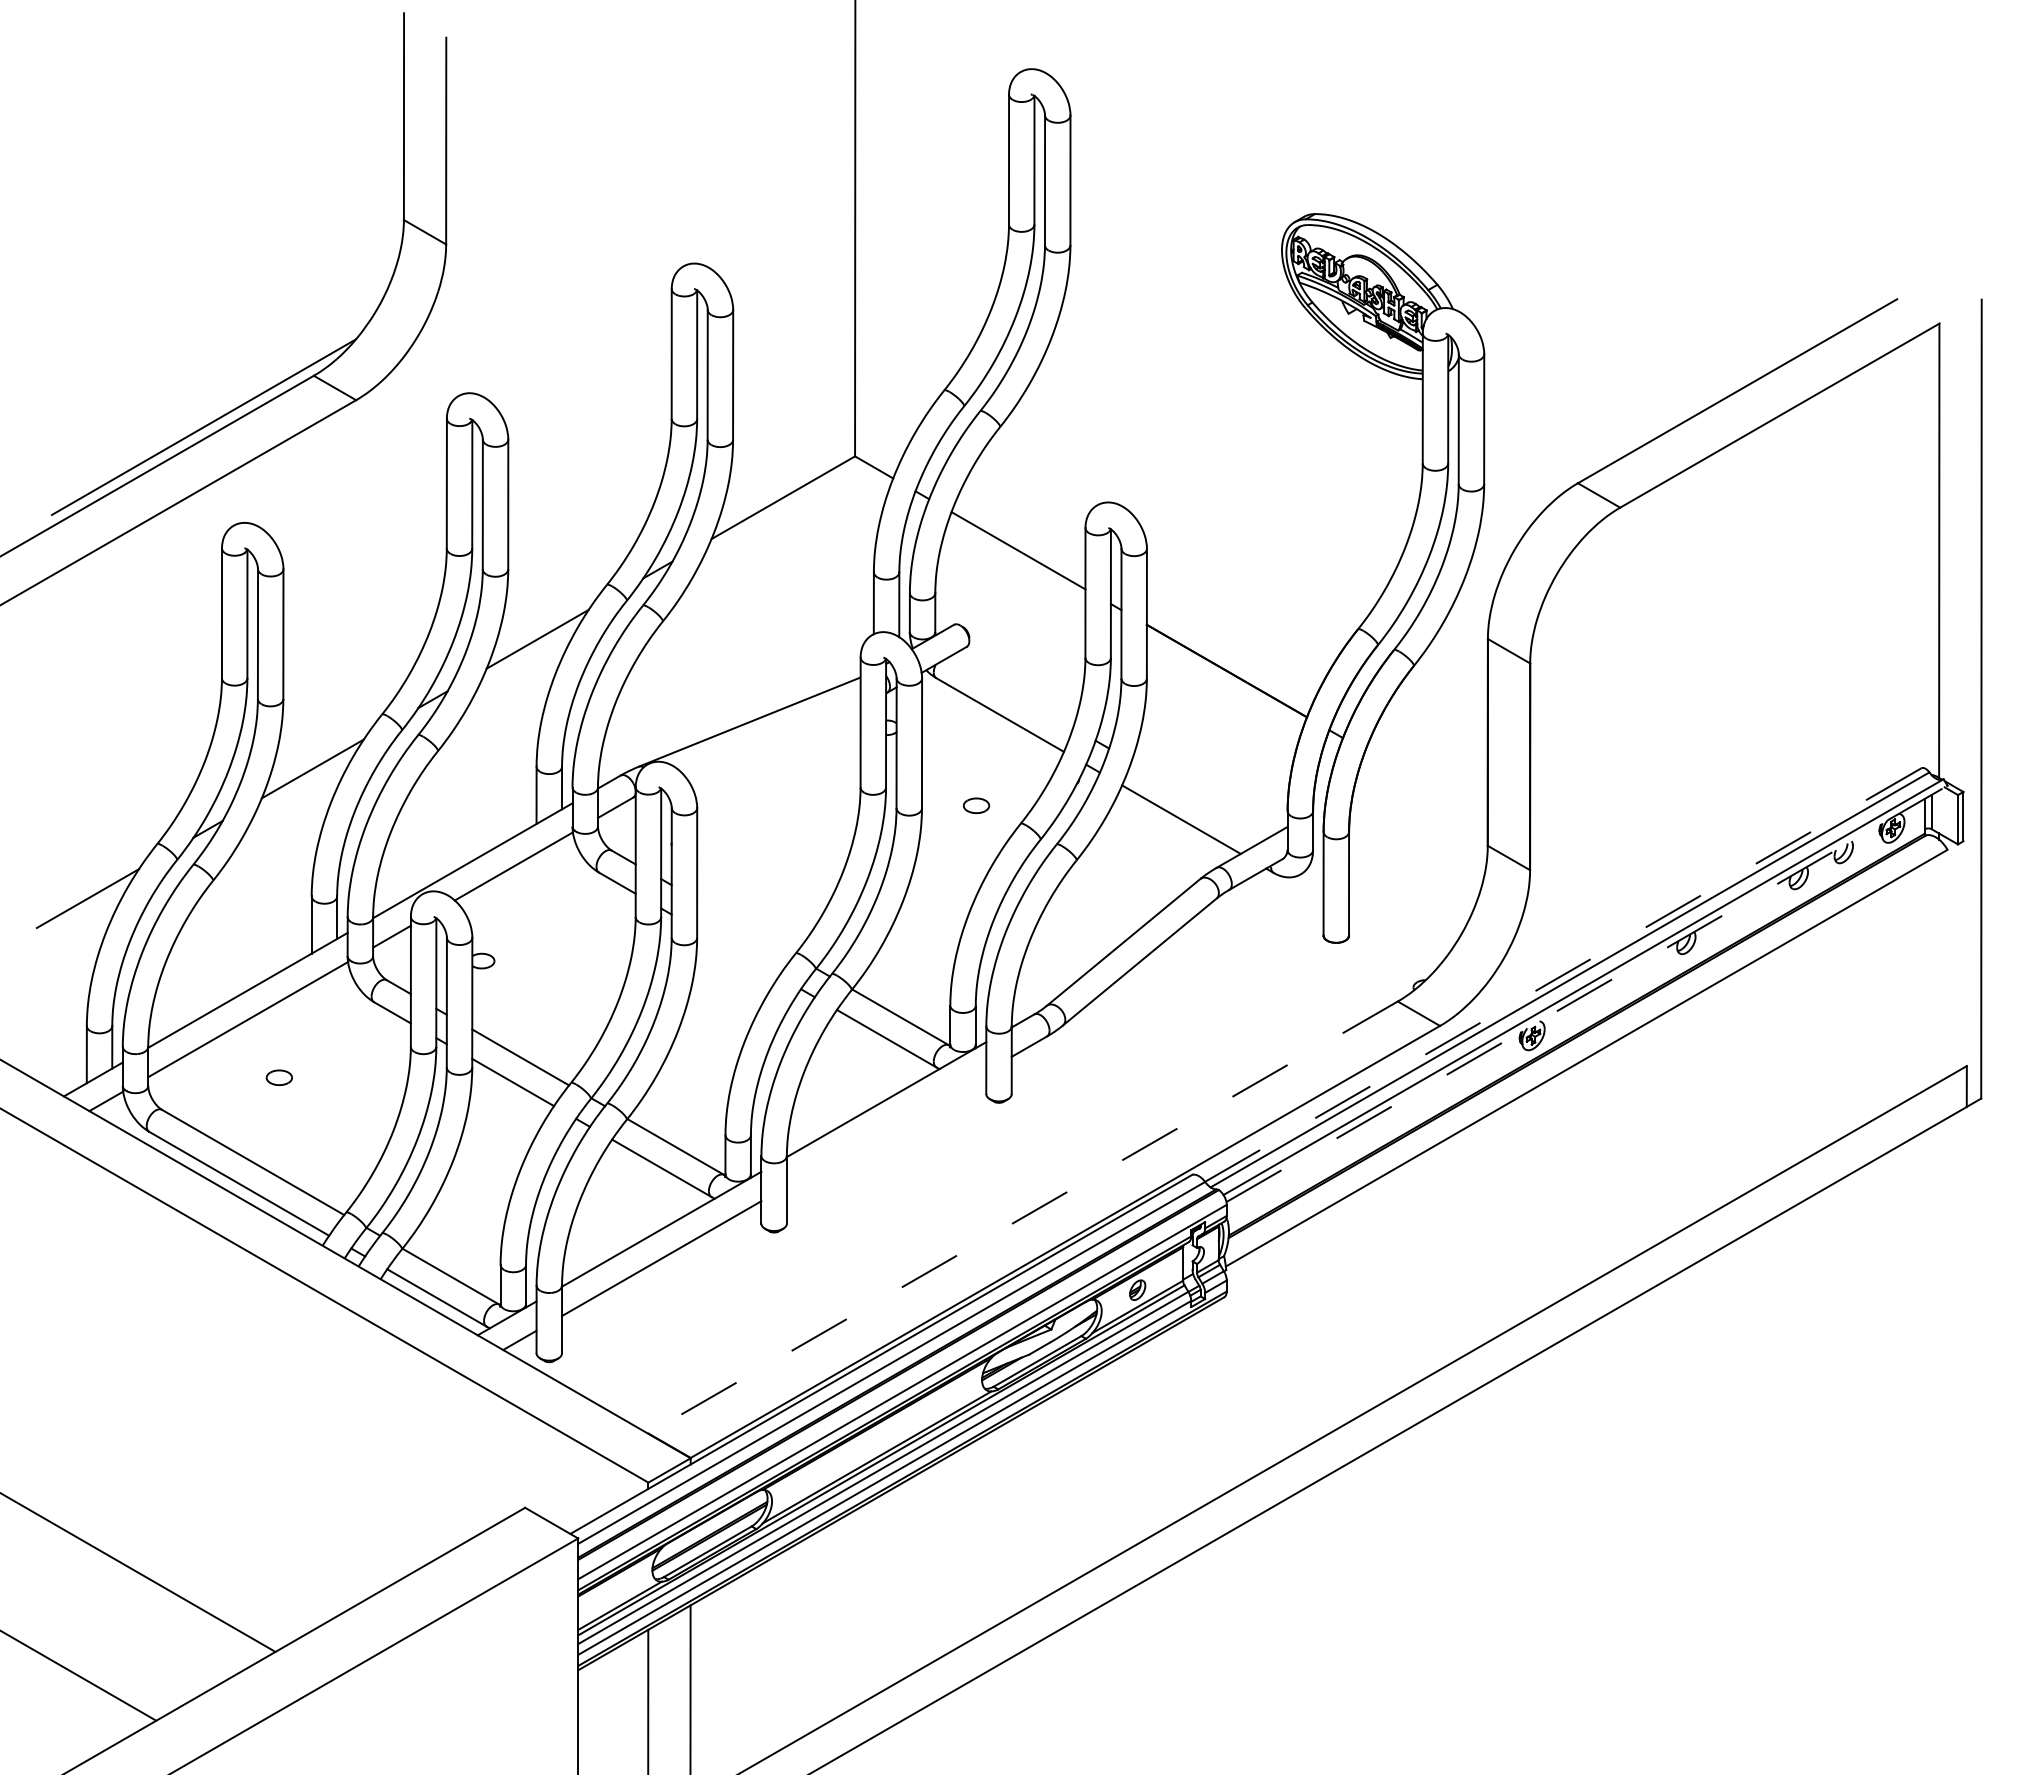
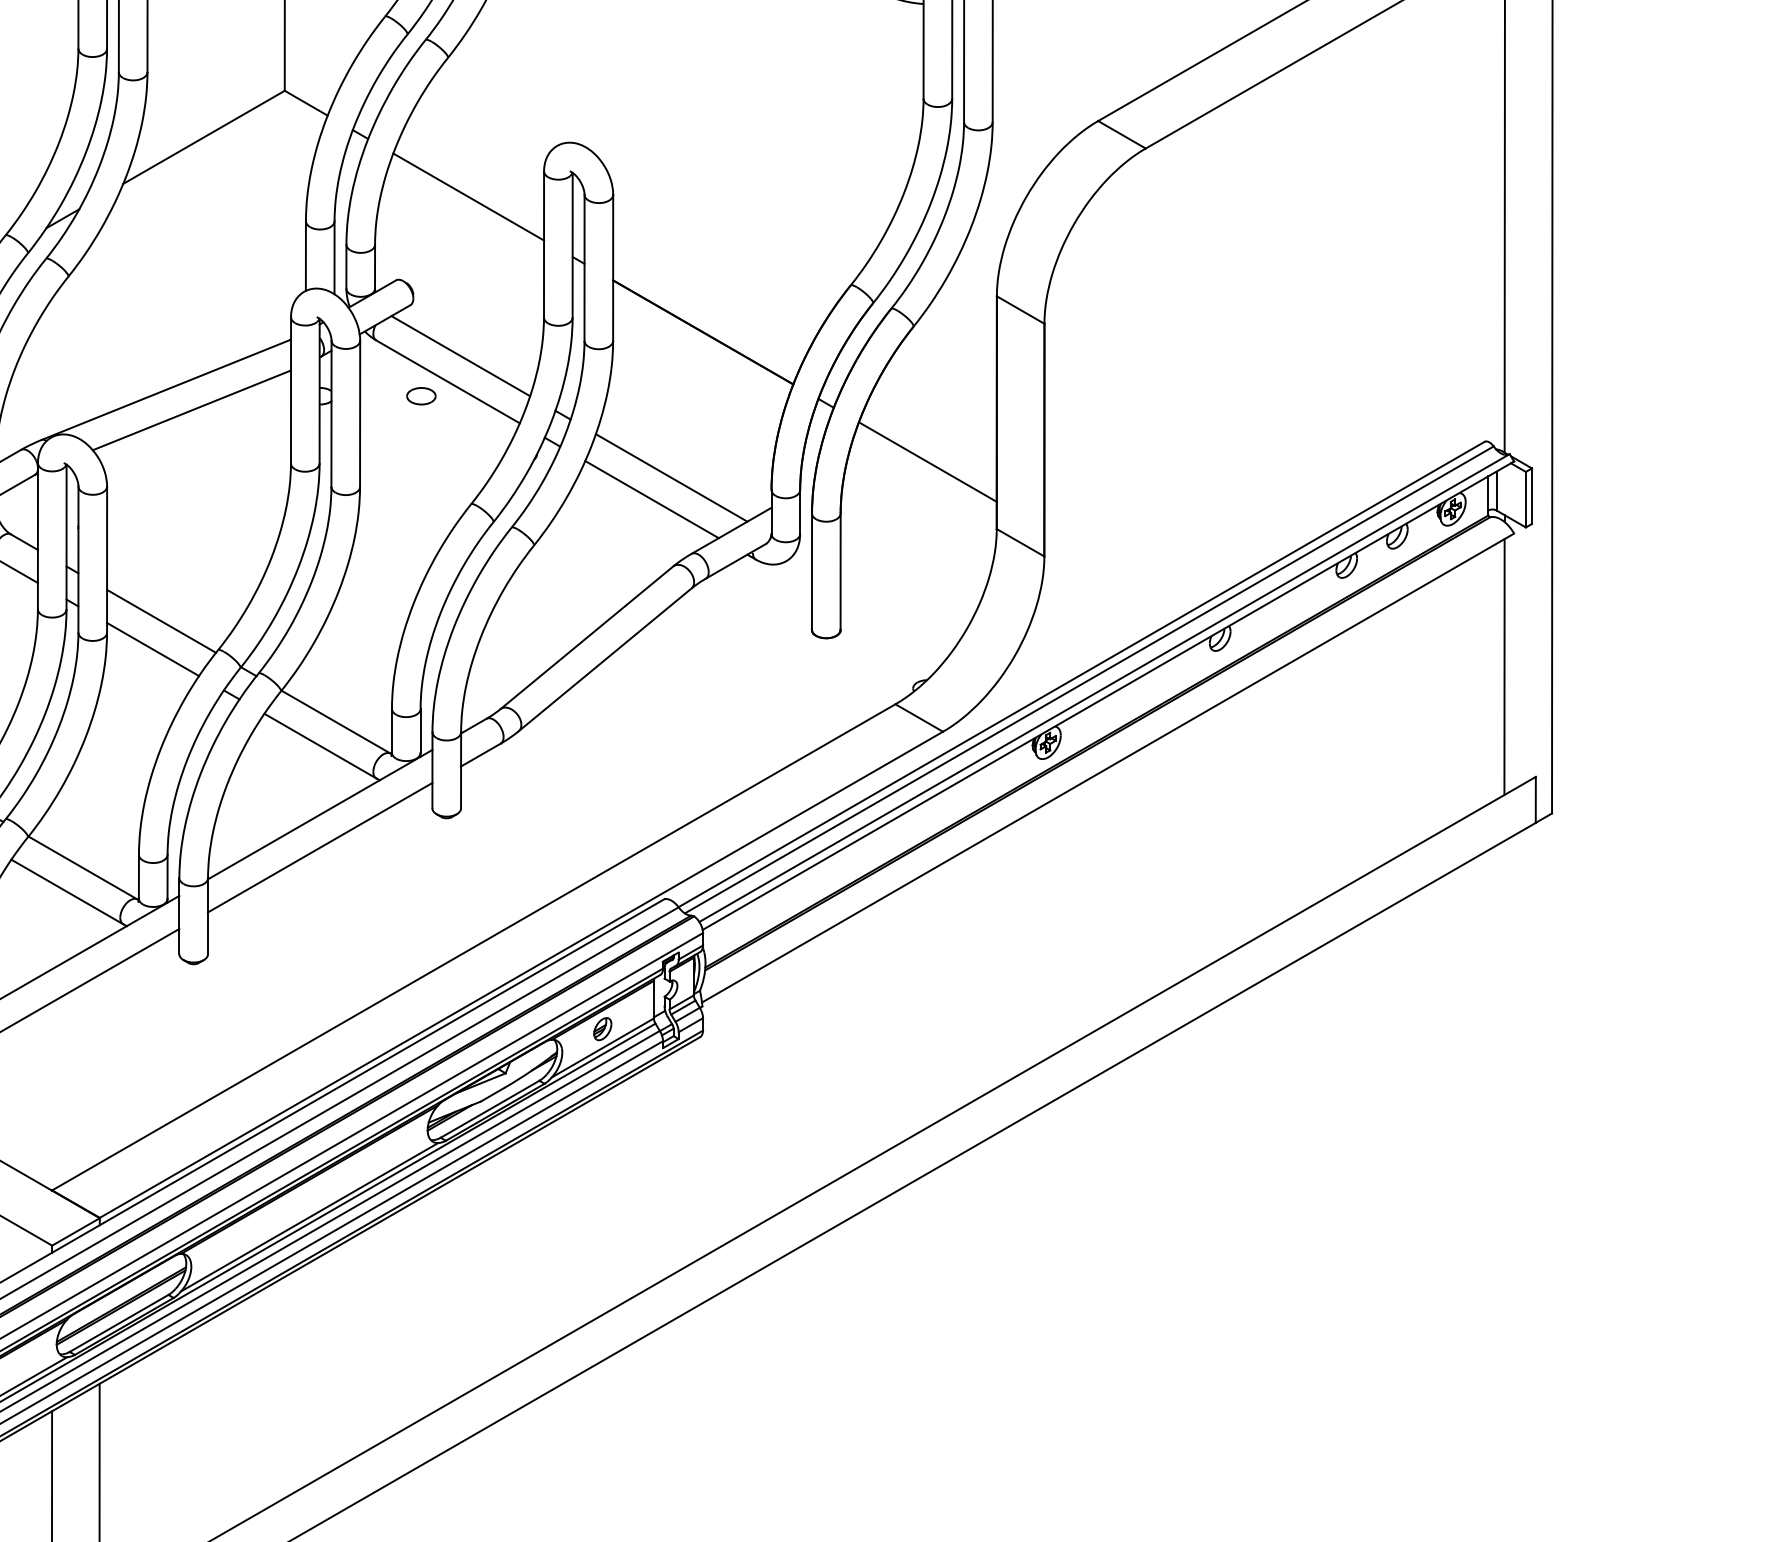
line: (1011, 691) -> (460, 355), added
line: (772, 739) -> (191, 409), added
line: (1426, 785) -> (927, 461), added
line: (1198, 800) -> (671, 478), added
part: (976, 805) -> (421, 395), moved
line: (745, 927) -> (161, 620), added
line: (737, 952) -> (152, 649), added
line: (1938, 968) -> (1503, 667), added
line: (1563, 974) -> (1081, 673), dashed -> solid
line: (1587, 993) -> (1108, 695), dashed -> solid
line: (886, 1128) -> (320, 847), added
line: (1022, 1217) -> (473, 947), dashed -> solid

